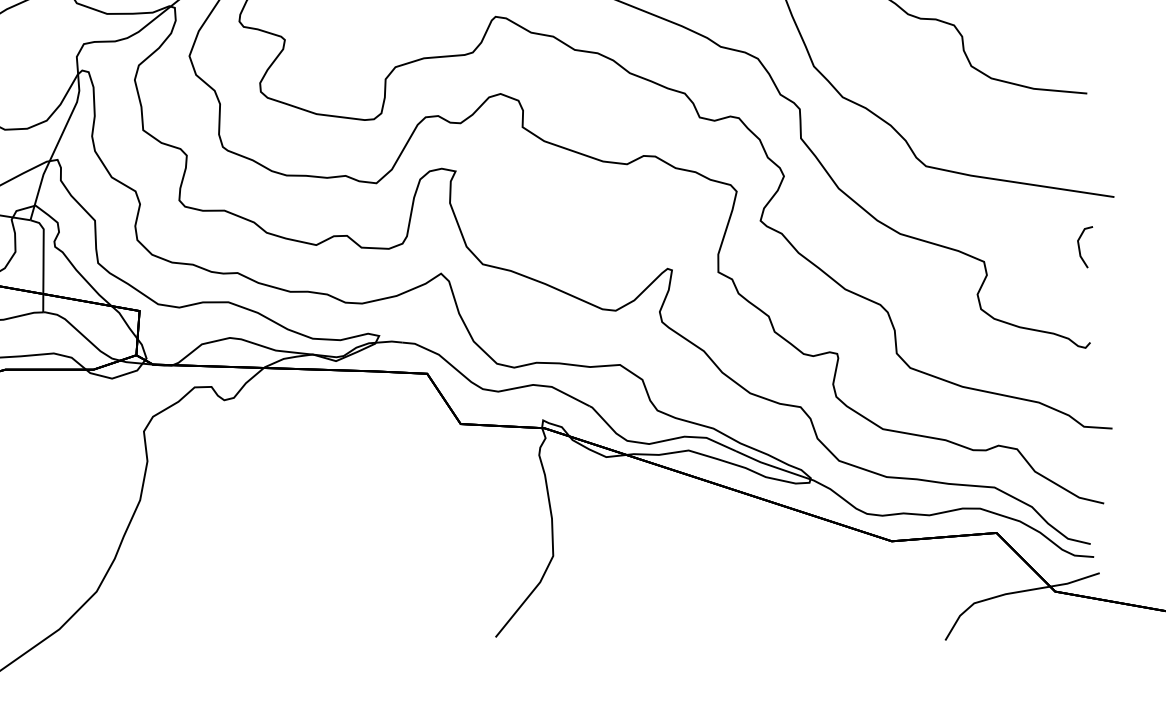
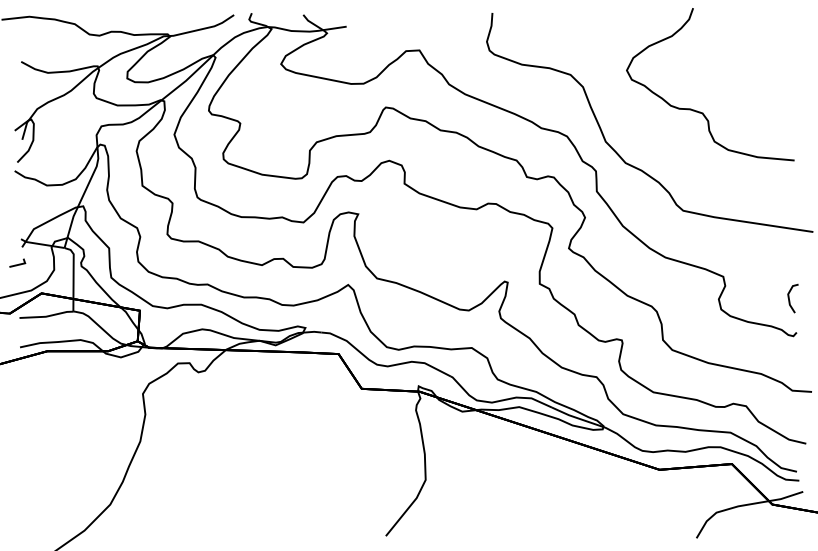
line: (1081, 249) -> (790, 300), moved

